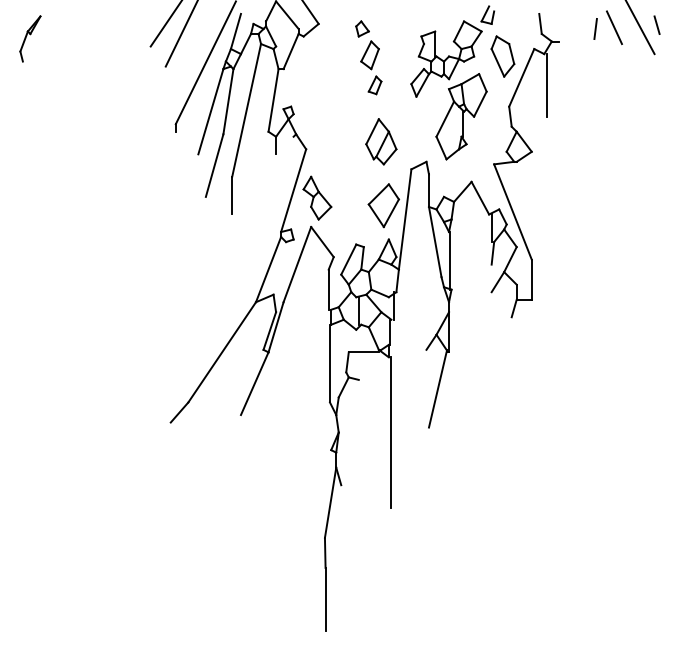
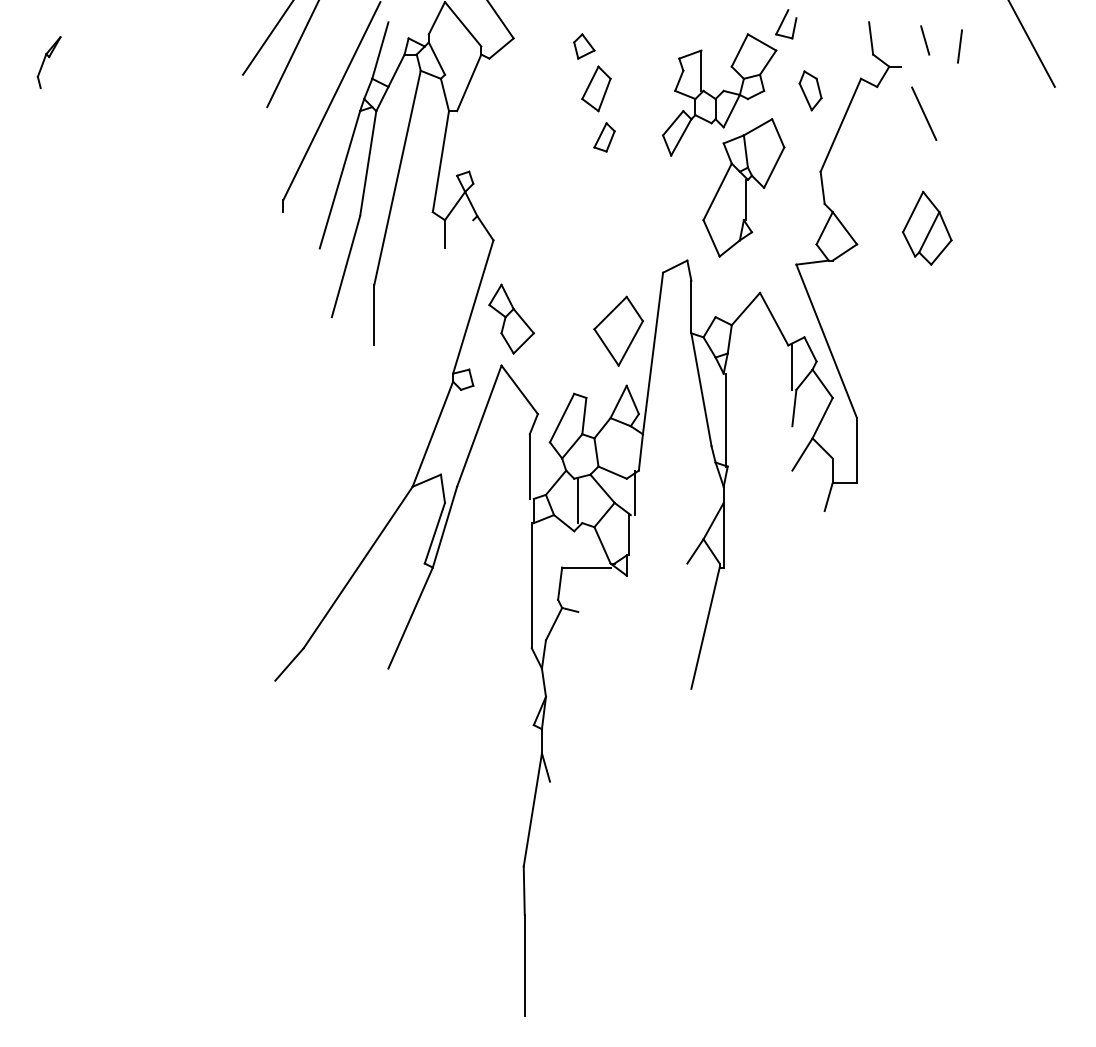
line: (656, 24) -> (924, 39), moved
line: (614, 27) -> (924, 113), moved
part: (30, 38) -> (49, 61), size x0.7
part: (502, 56) -> (809, 90), size x0.6
line: (546, 85) -> (880, 137), removed
part: (381, 141) -> (927, 227), moved
line: (391, 432) -> (630, 696), removed

